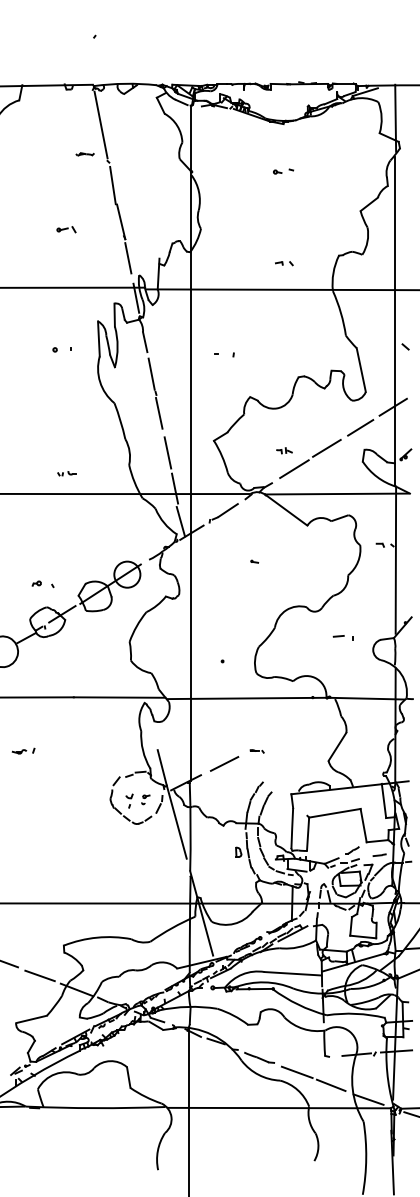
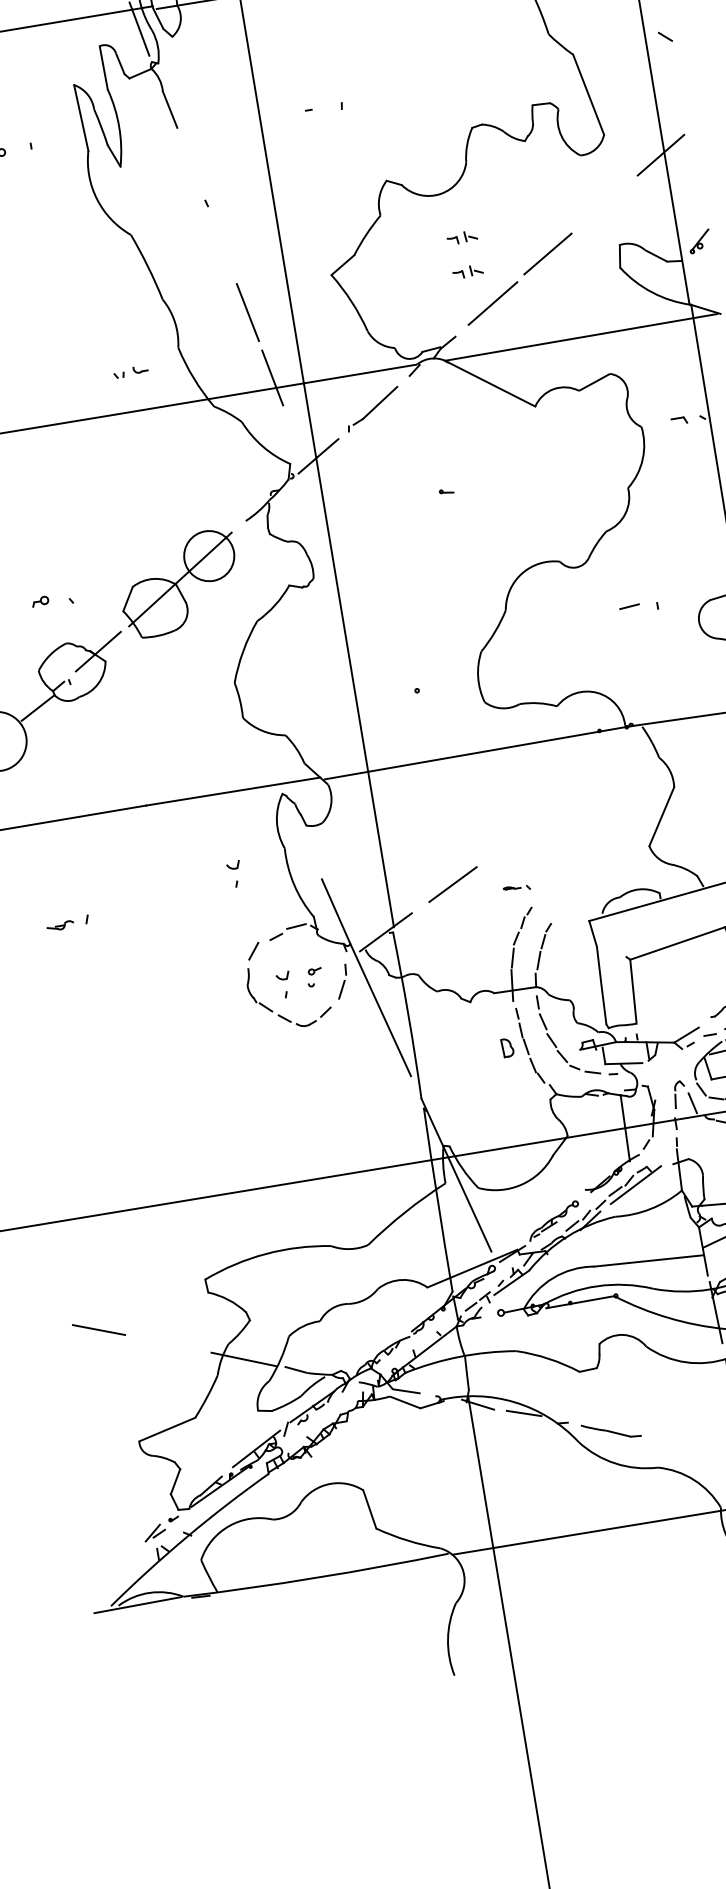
line: (151, 373) -> (191, 167), removed
line: (159, 412) -> (219, 238), removed
line: (360, 427) -> (605, 203), removed
part: (284, 432) -> (462, 237), added
part: (66, 473) -> (130, 372), moved
line: (180, 521) -> (293, 438), removed
part: (113, 739) -> (234, 873), added
part: (256, 751) -> (515, 888), moved
line: (39, 975) -> (168, 1343), removed
line: (296, 1072) -> (686, 1447), removed

